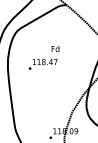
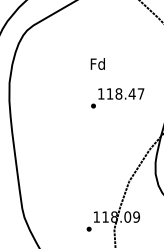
text: (42, 64) -> (116, 98), moved

